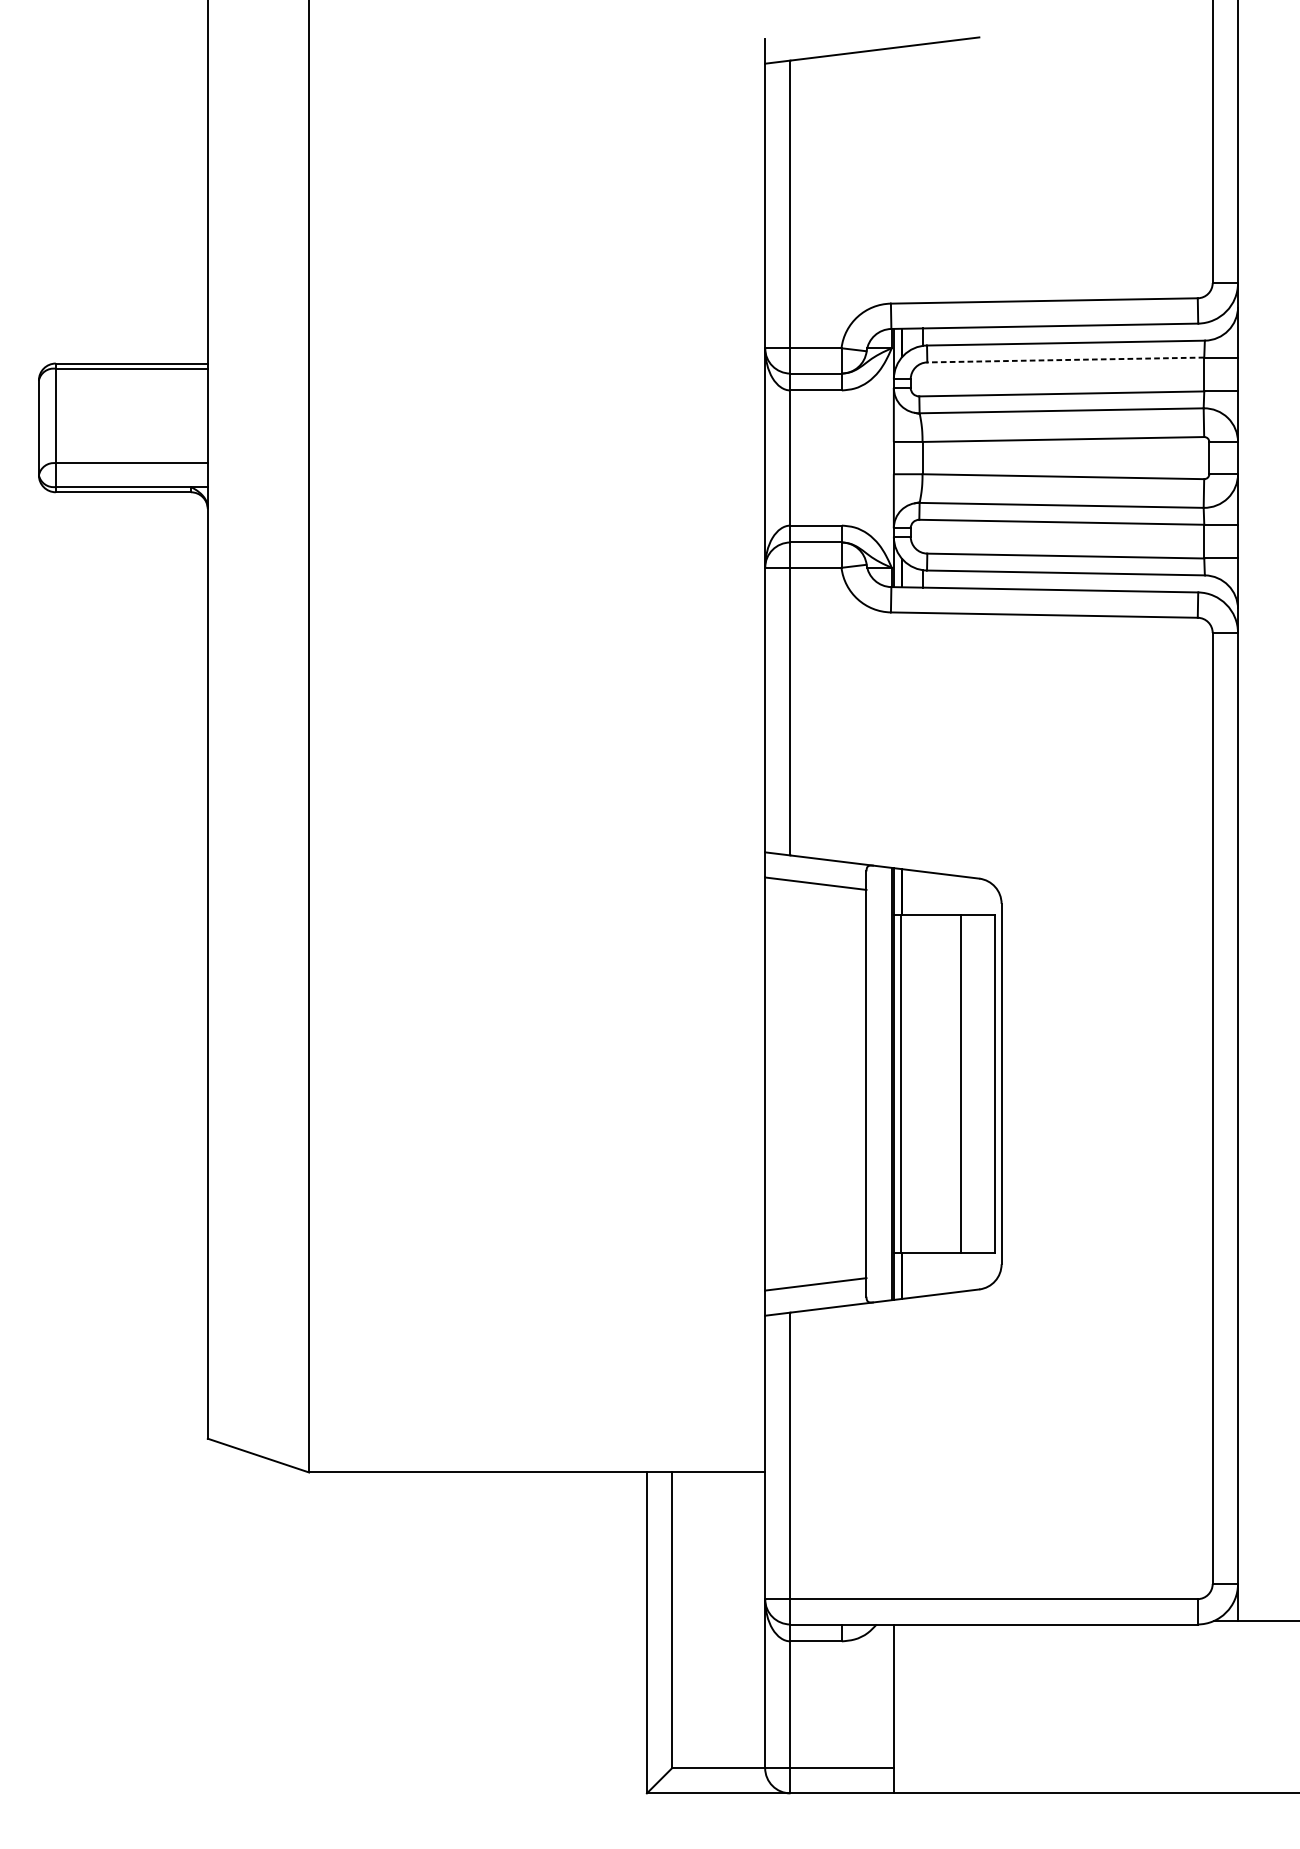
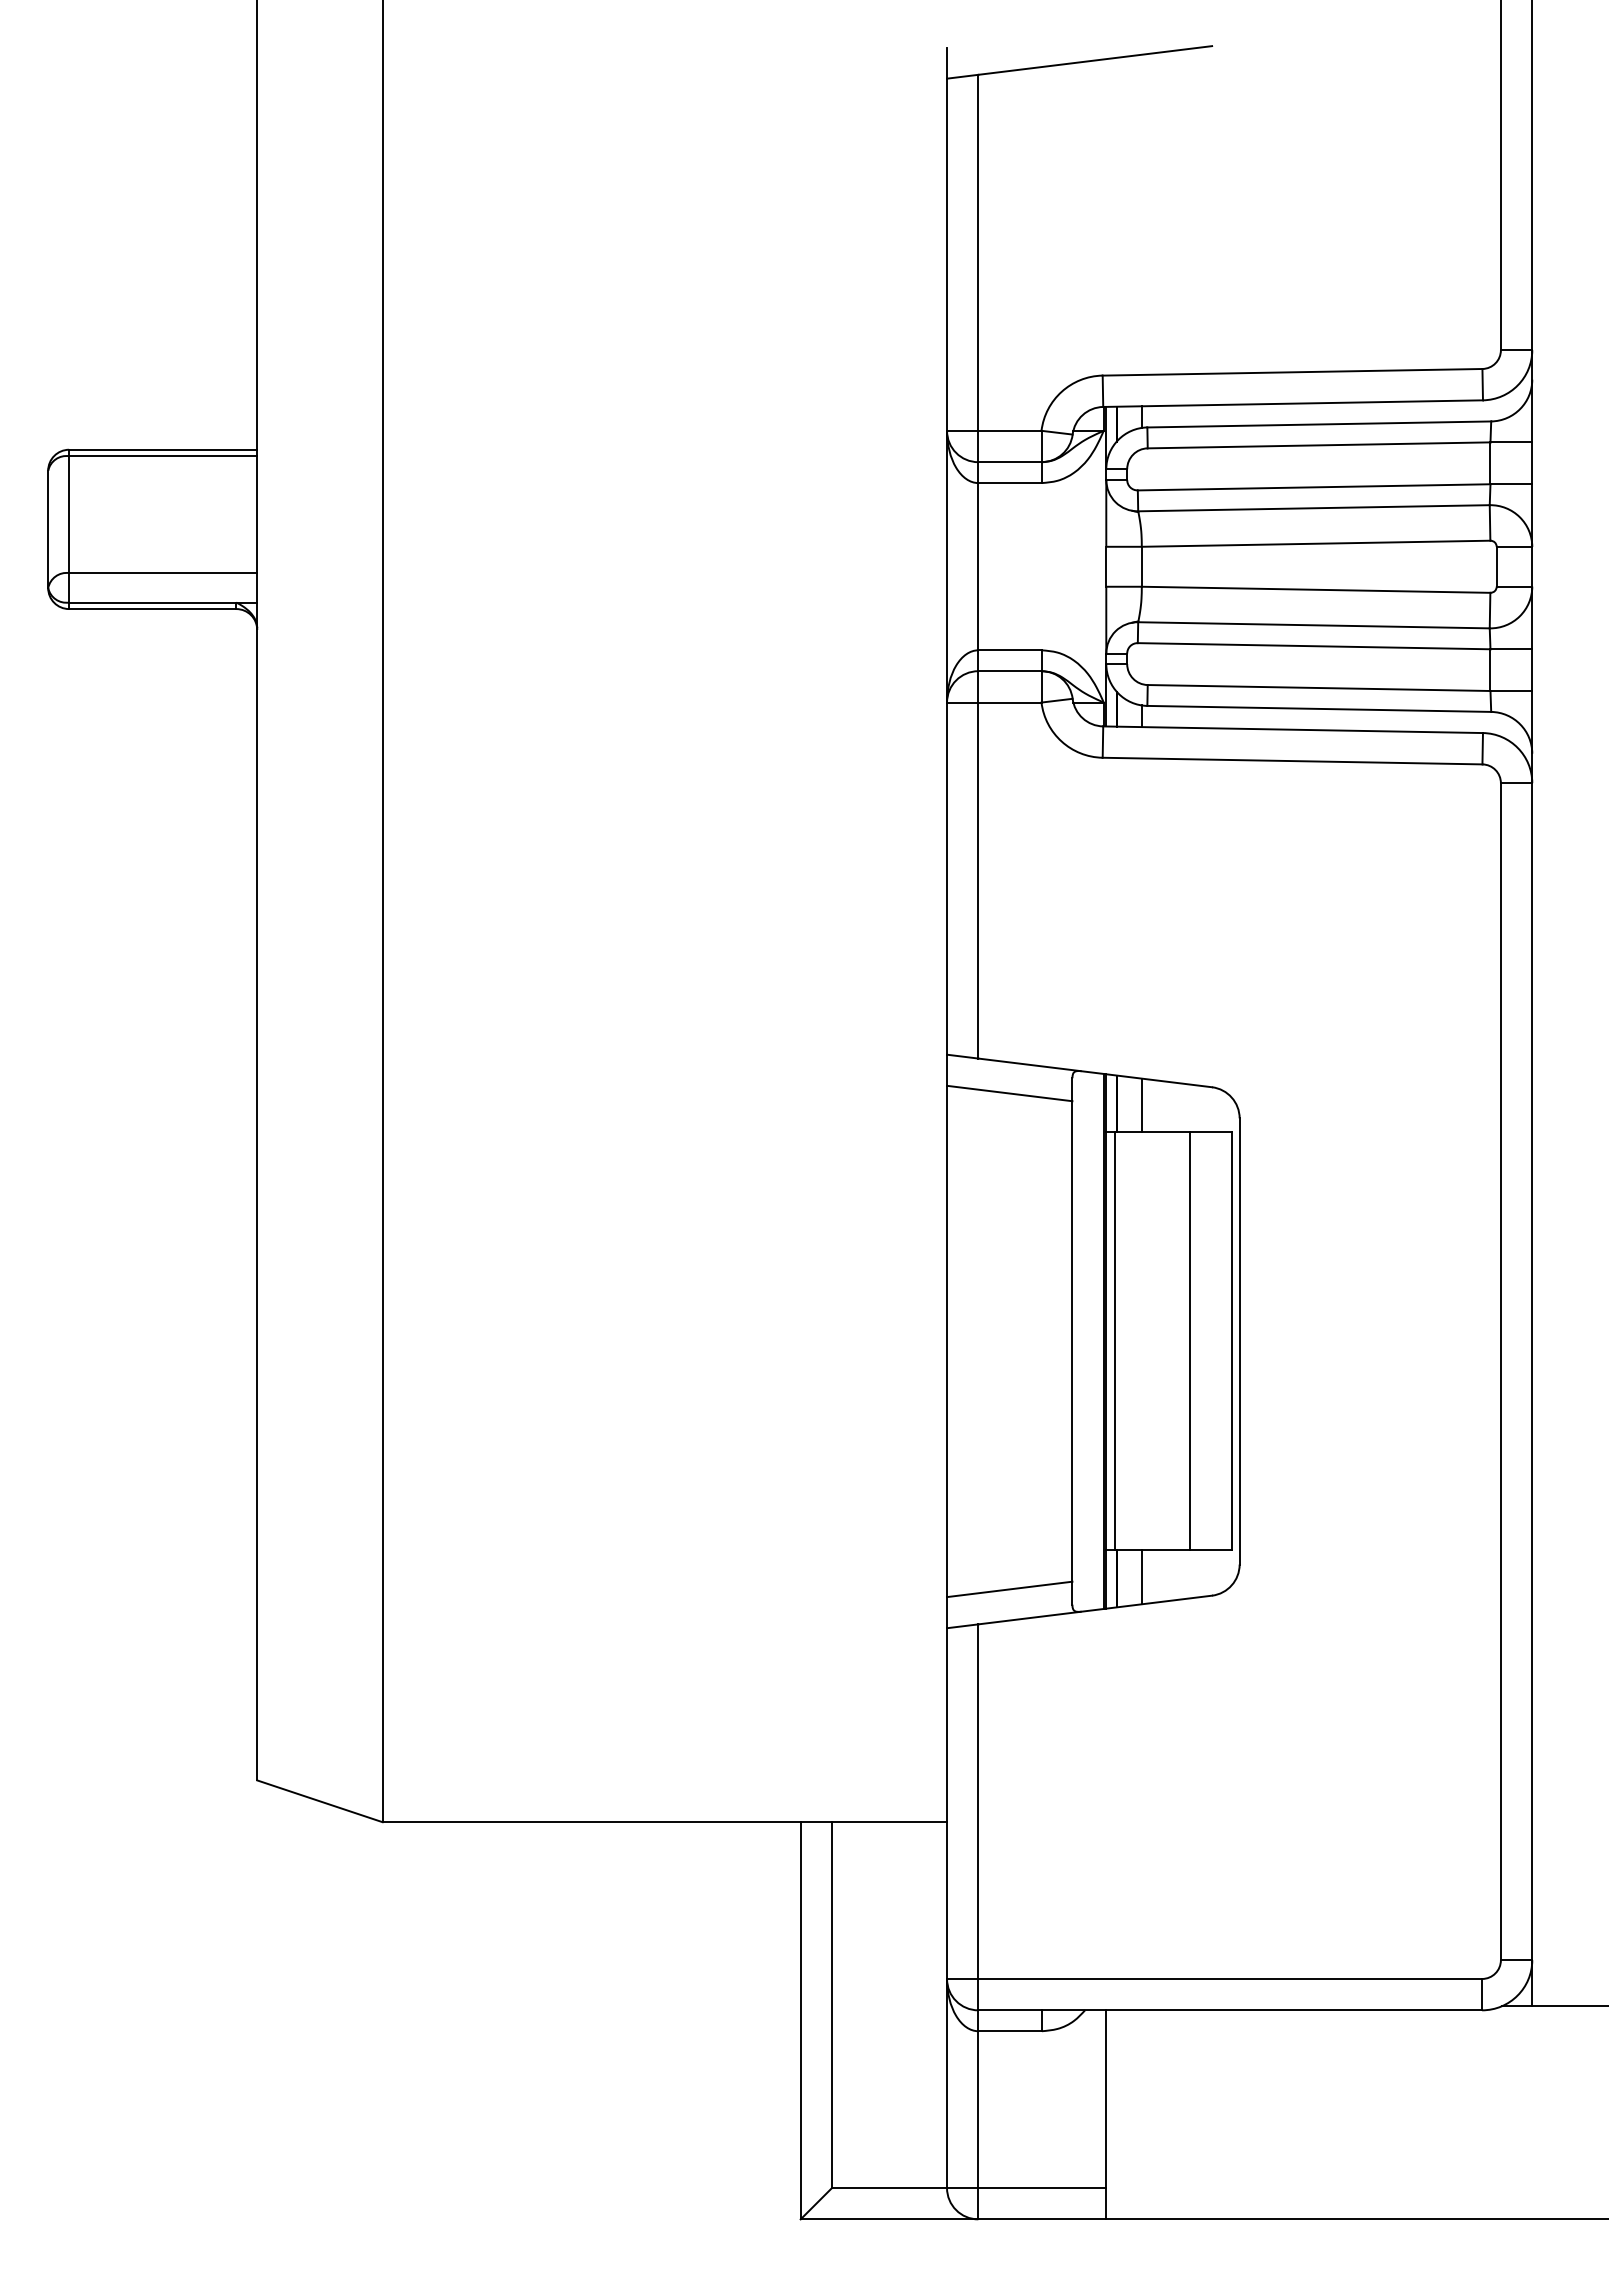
line: (1065, 360) -> (1318, 445), dashed -> solid
line: (922, 893) -> (1141, 1105), added
line: (922, 1274) -> (1141, 1577), added

